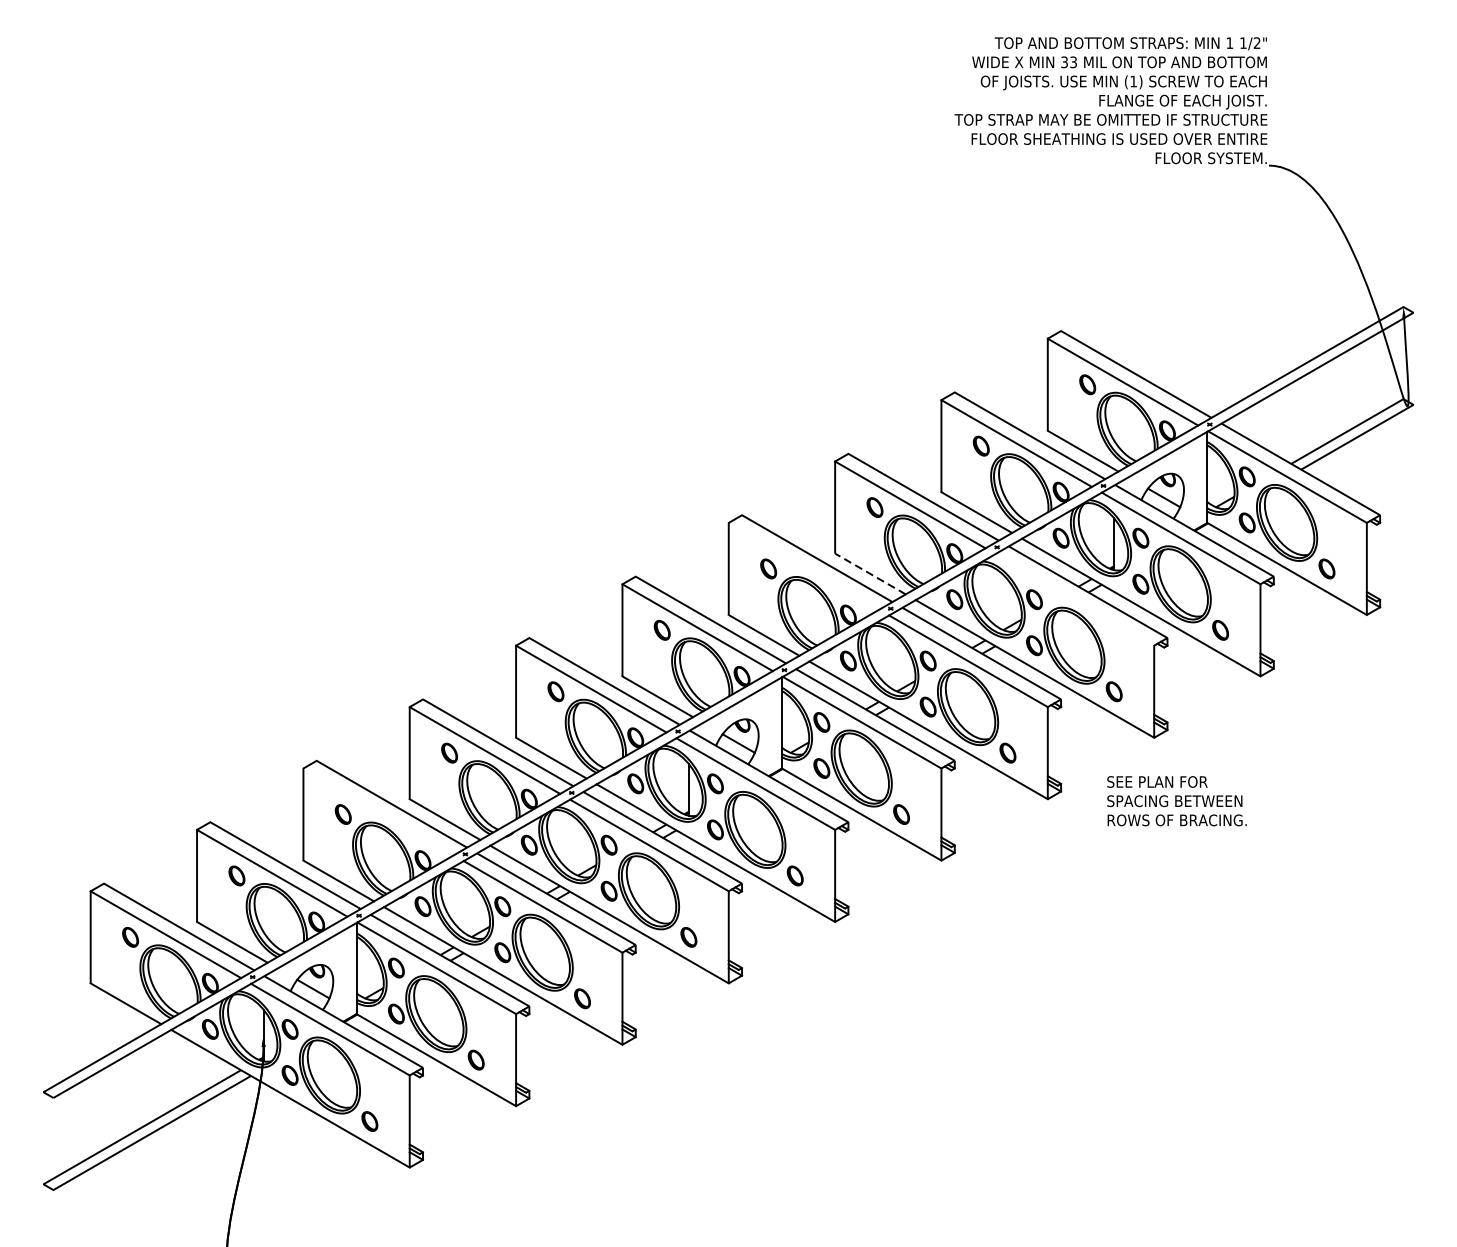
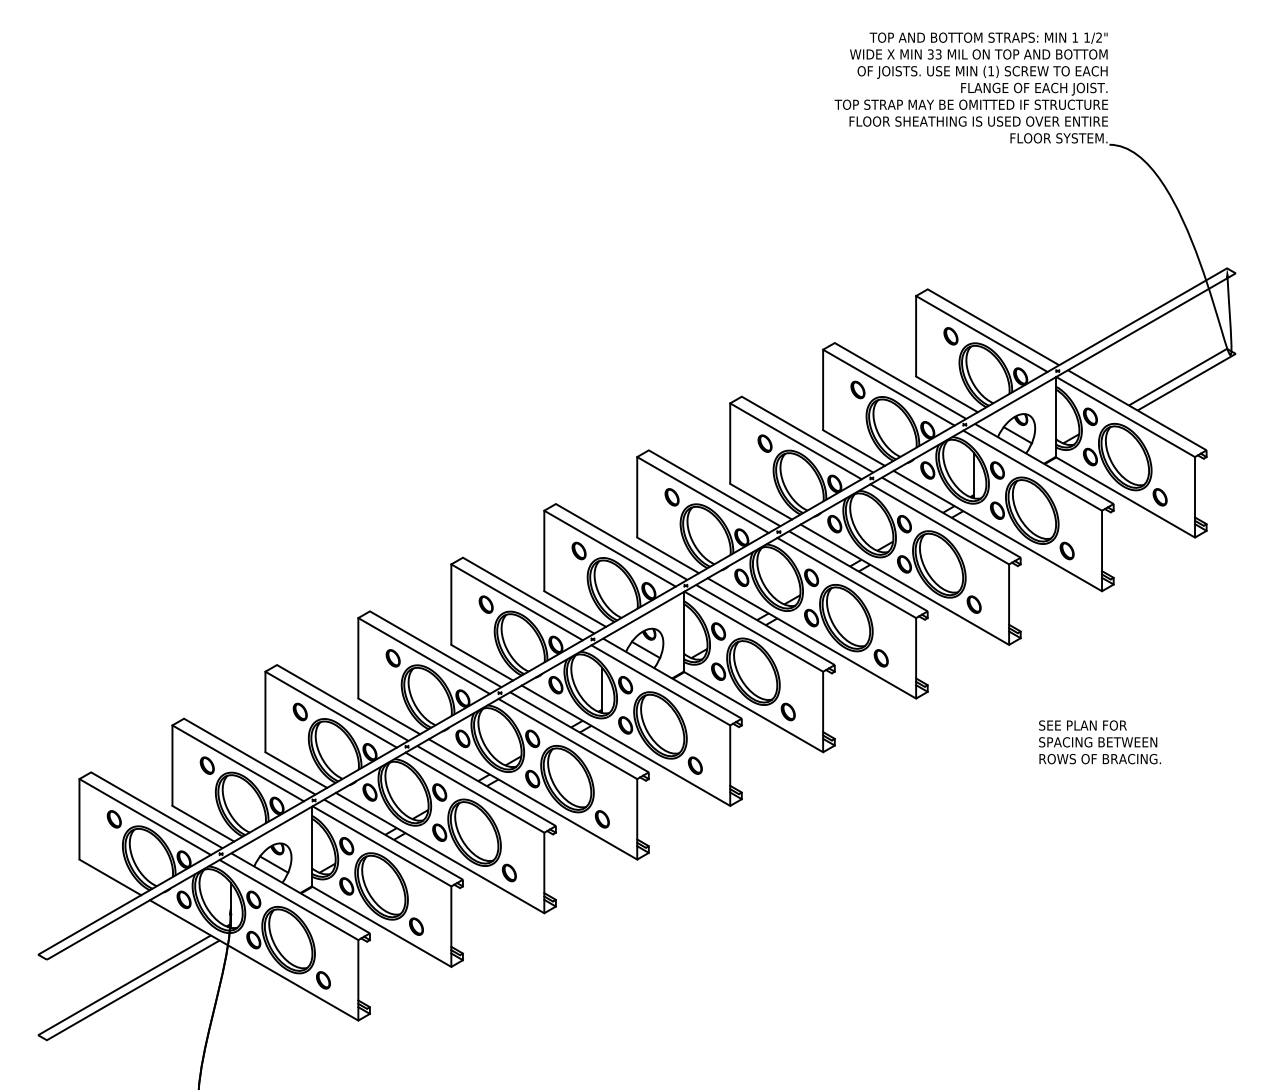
line: (803, 565) -> (702, 494), added
line: (870, 573) -> (761, 501), dashed -> solid
line: (1074, 600) -> (939, 524), added
text: (1176, 801) -> (1099, 742), moved
line: (377, 811) -> (330, 709), added

